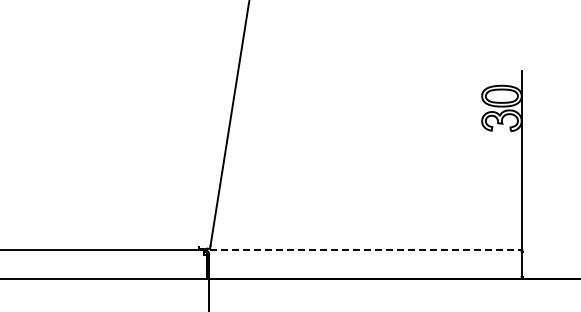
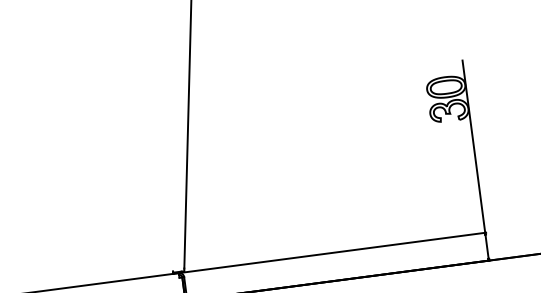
line: (361, 249) -> (330, 252), dashed -> solid

